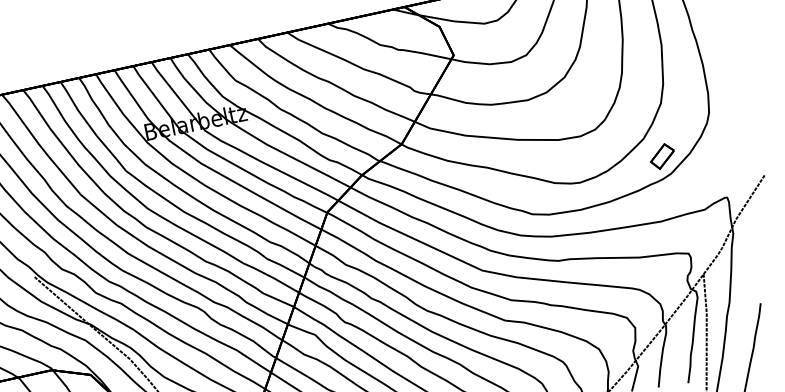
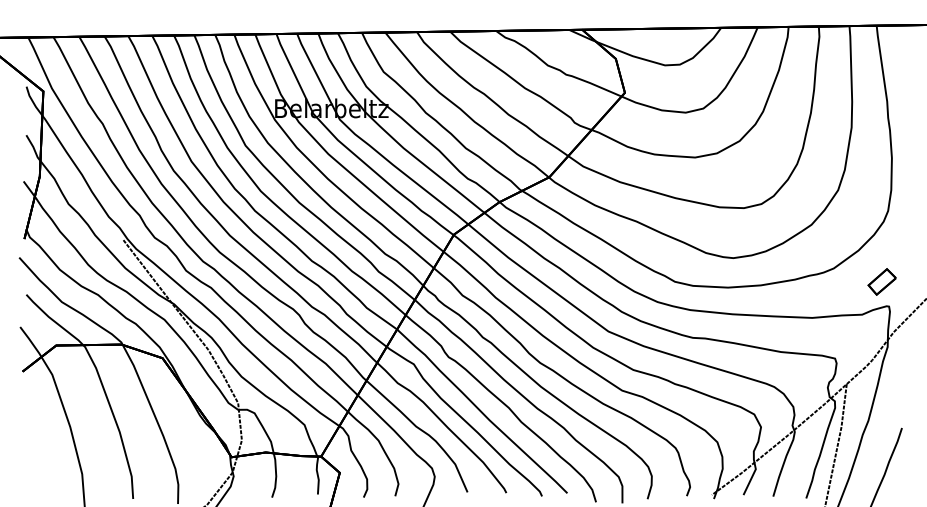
part: (661, 156) -> (881, 281), moved

